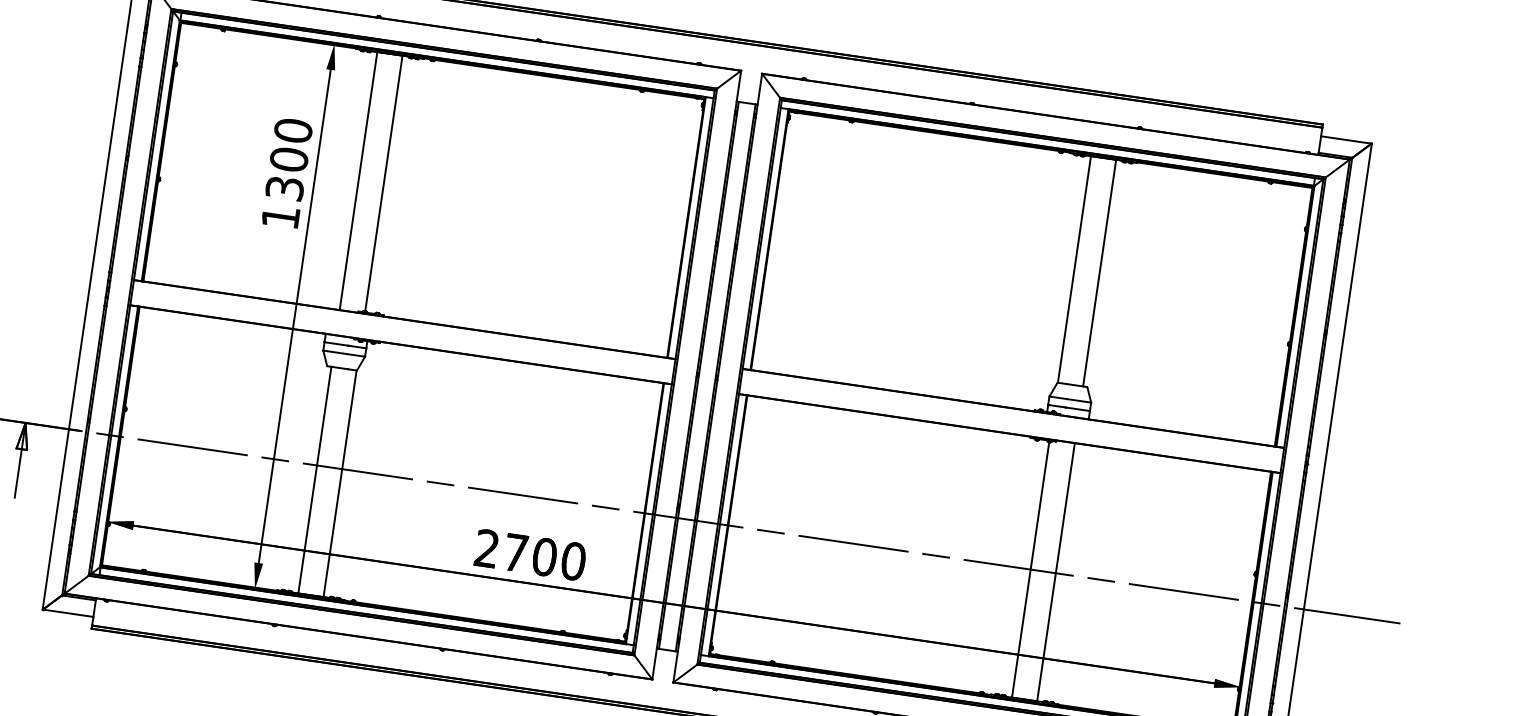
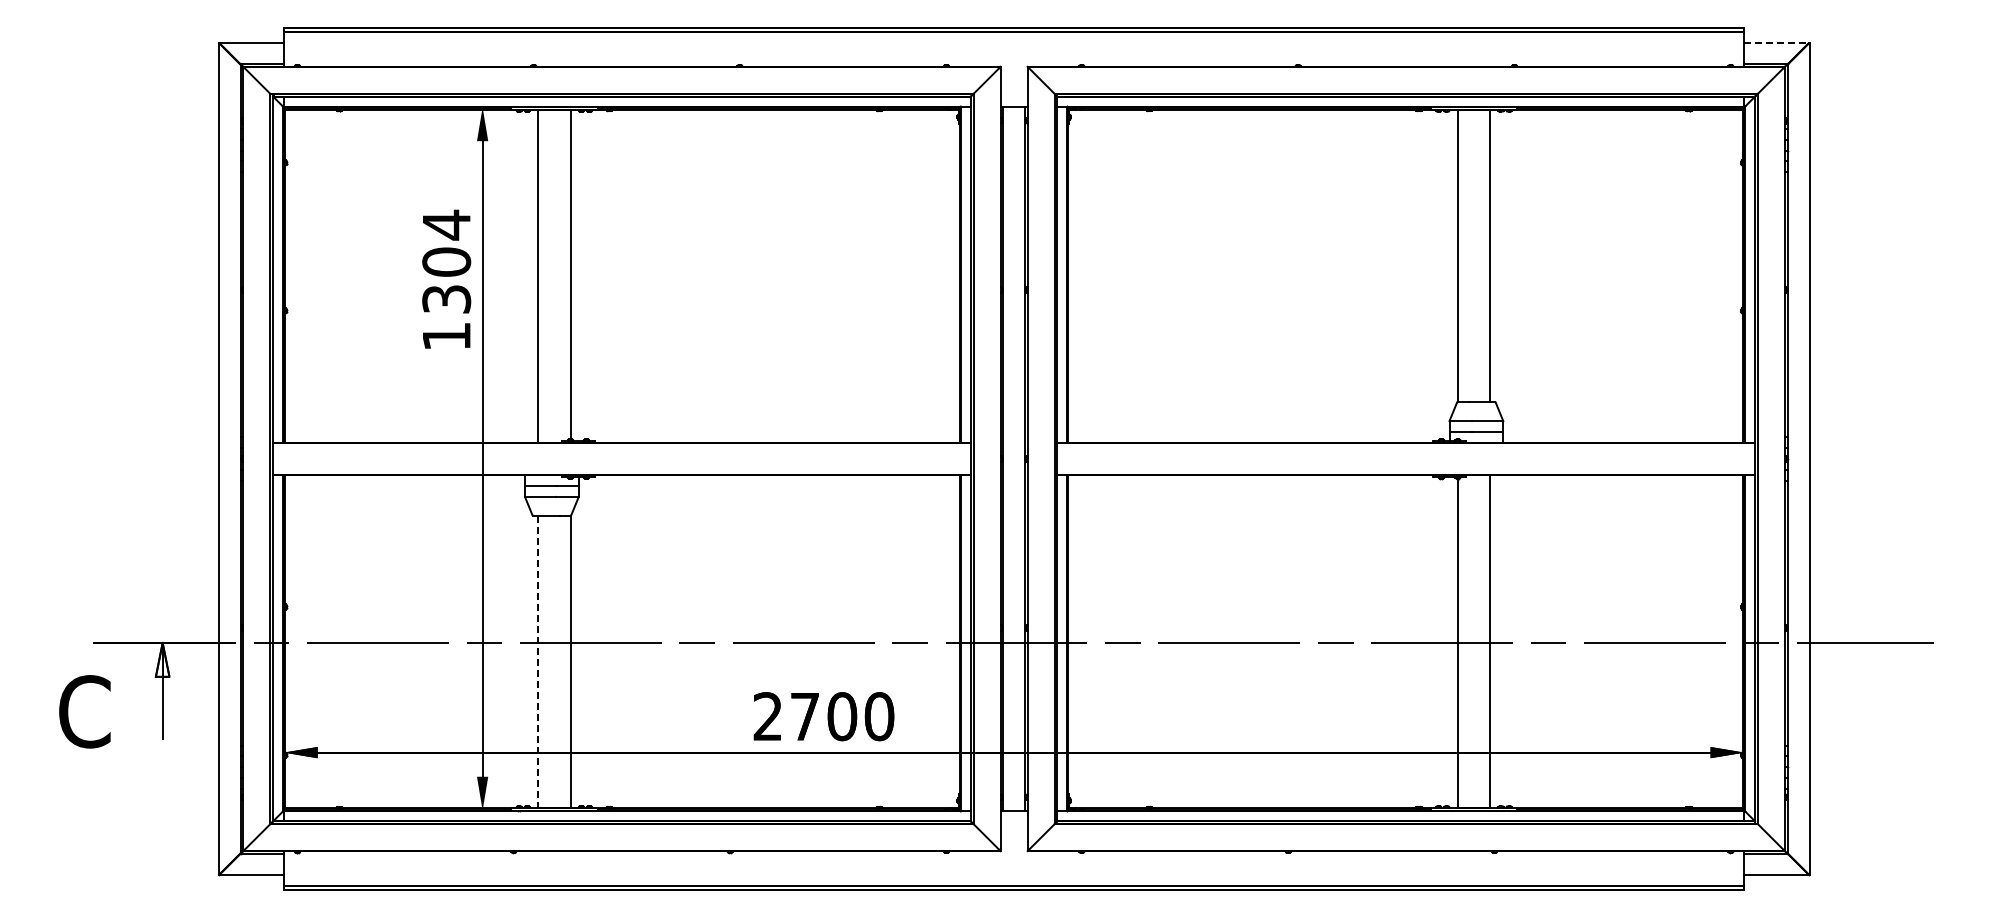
text: (293, 130) -> (446, 224), 1300 -> 1304
line: (1346, 139) -> (1777, 42), solid -> dashed
line: (315, 480) -> (538, 662), solid -> dashed

